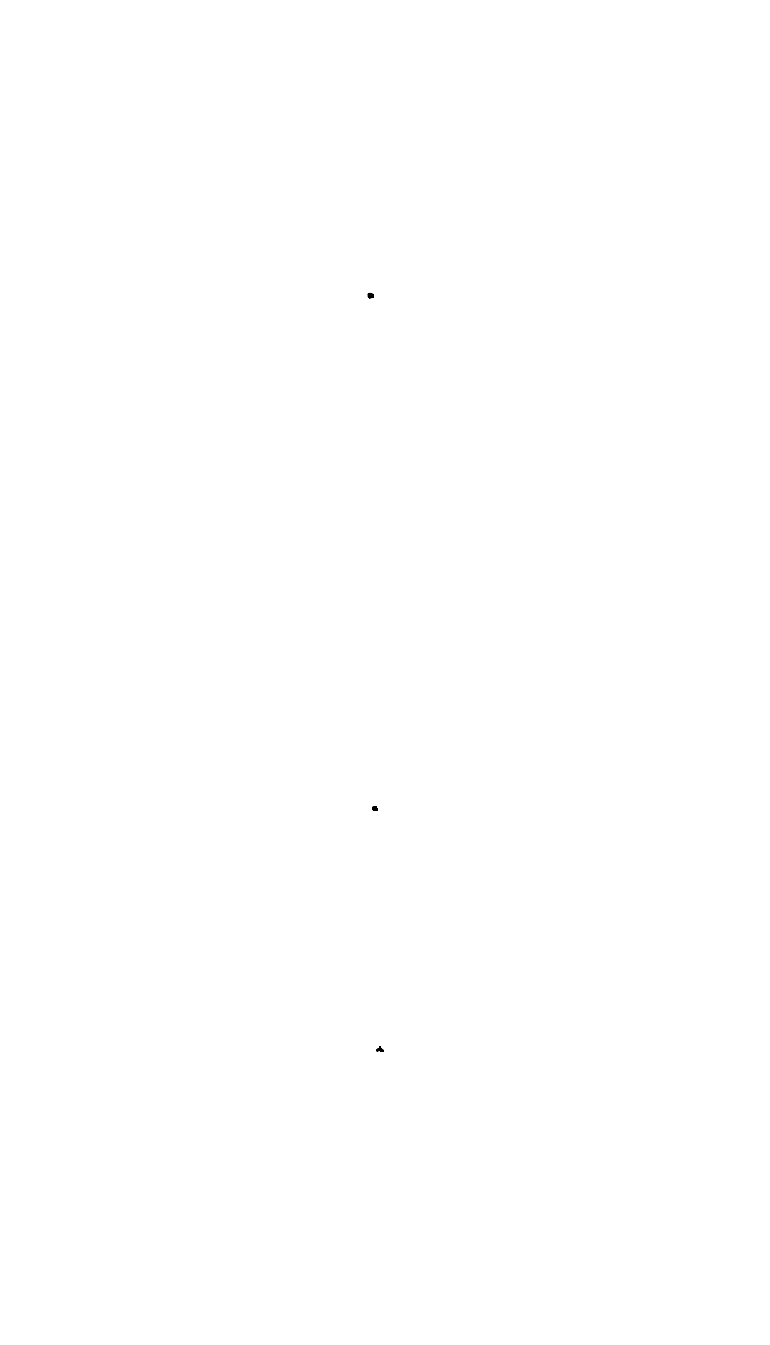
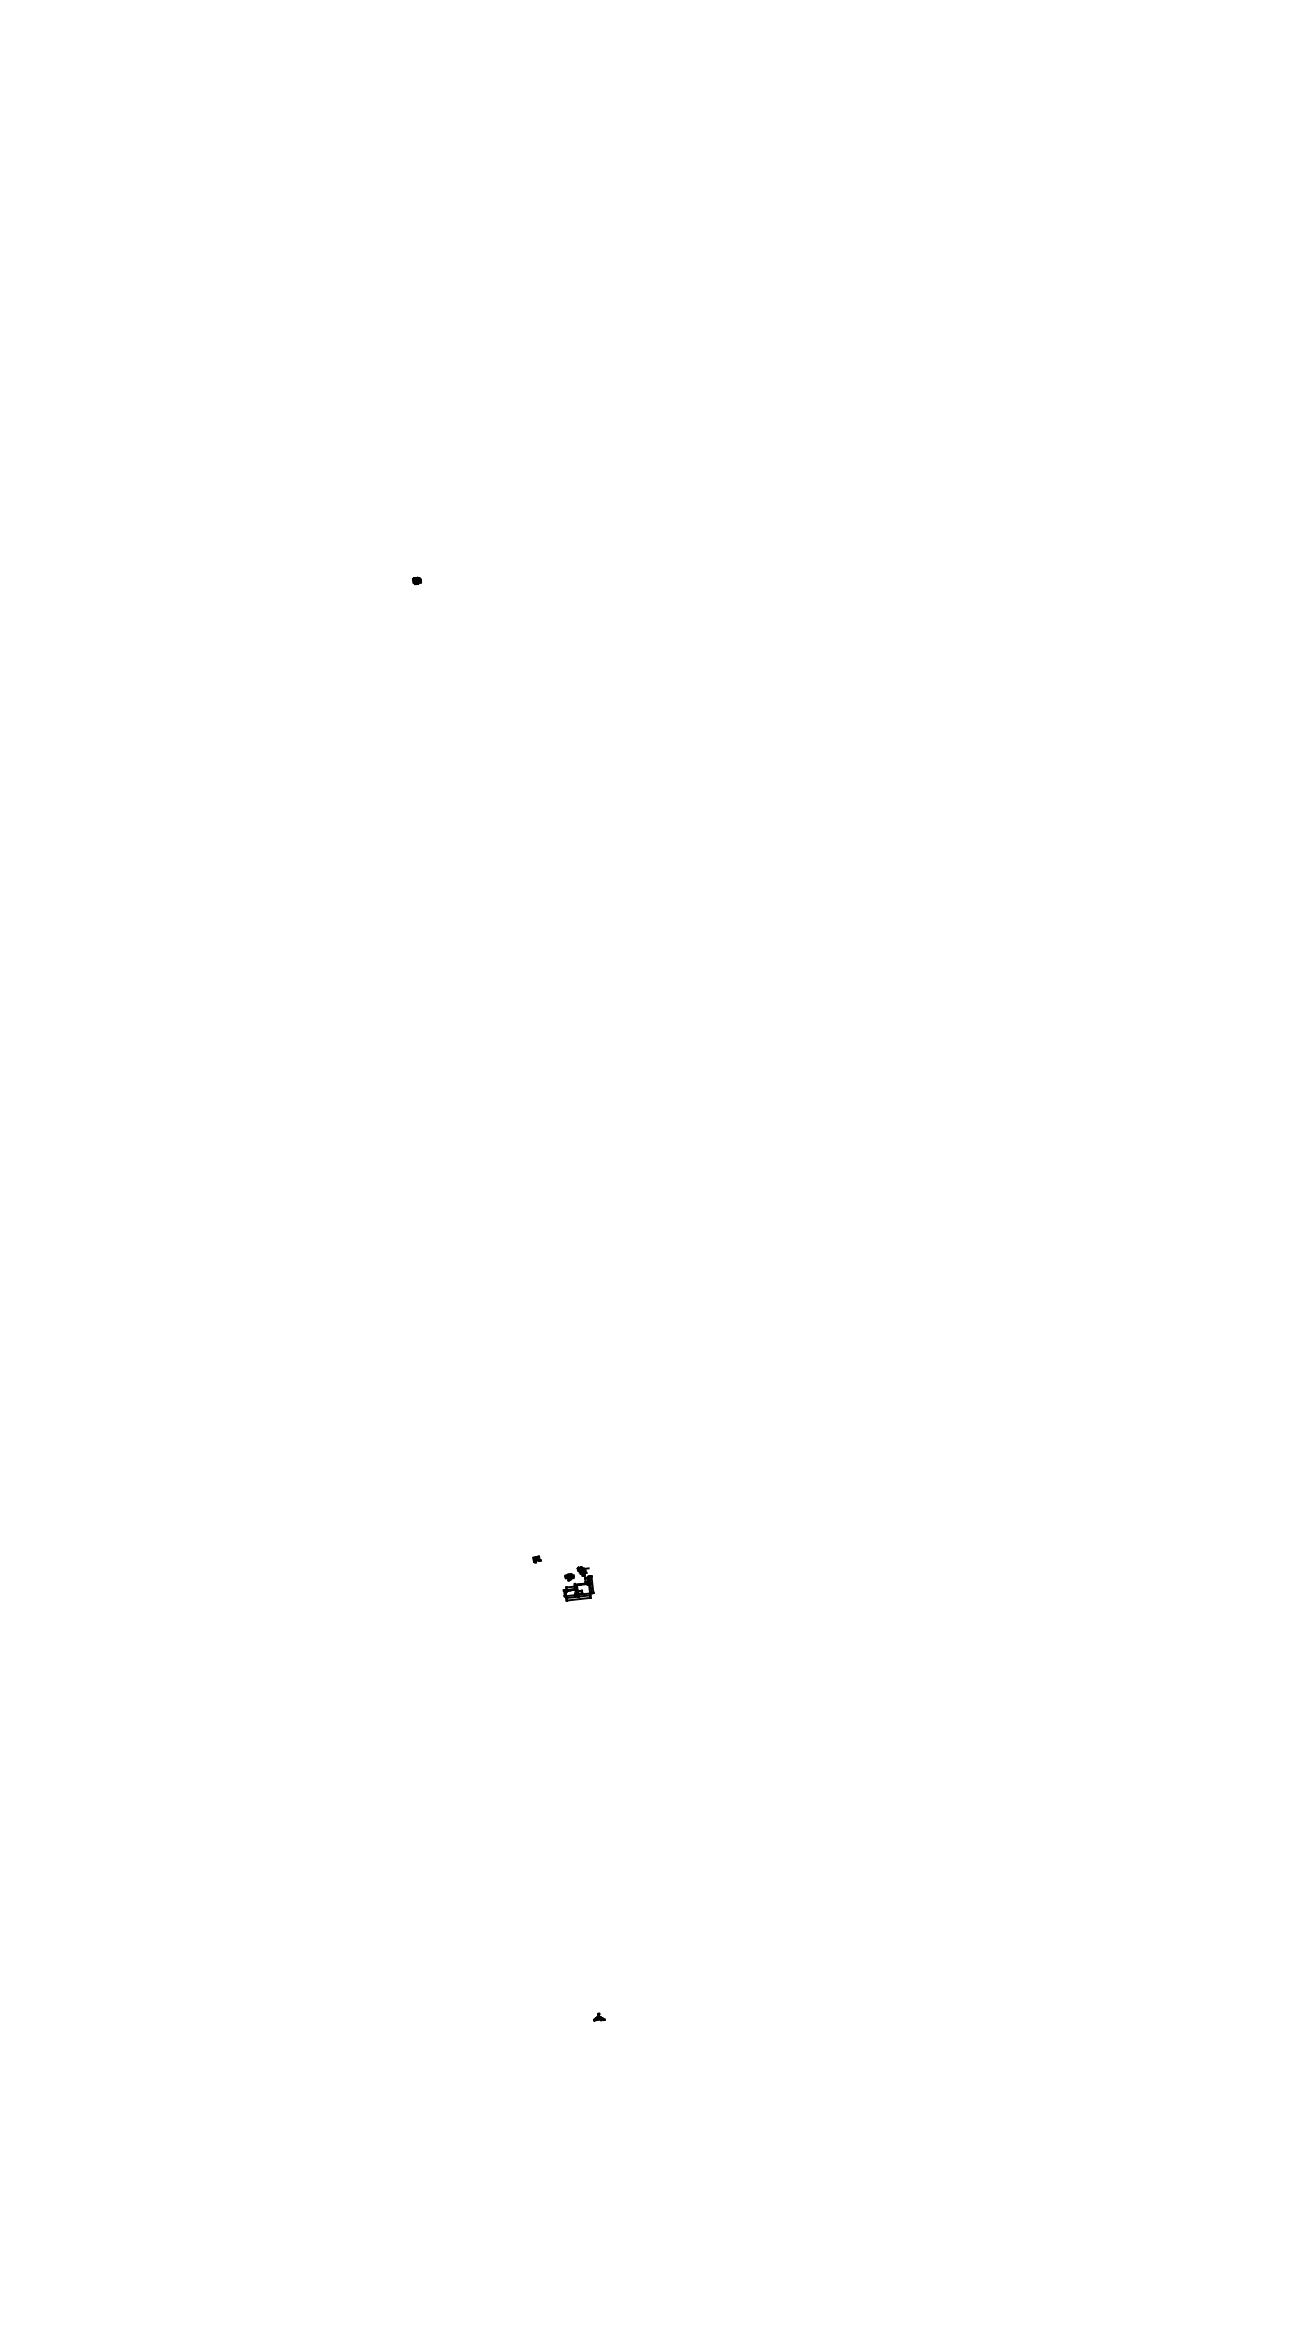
part: (394, 823) -> (577, 1583), added

